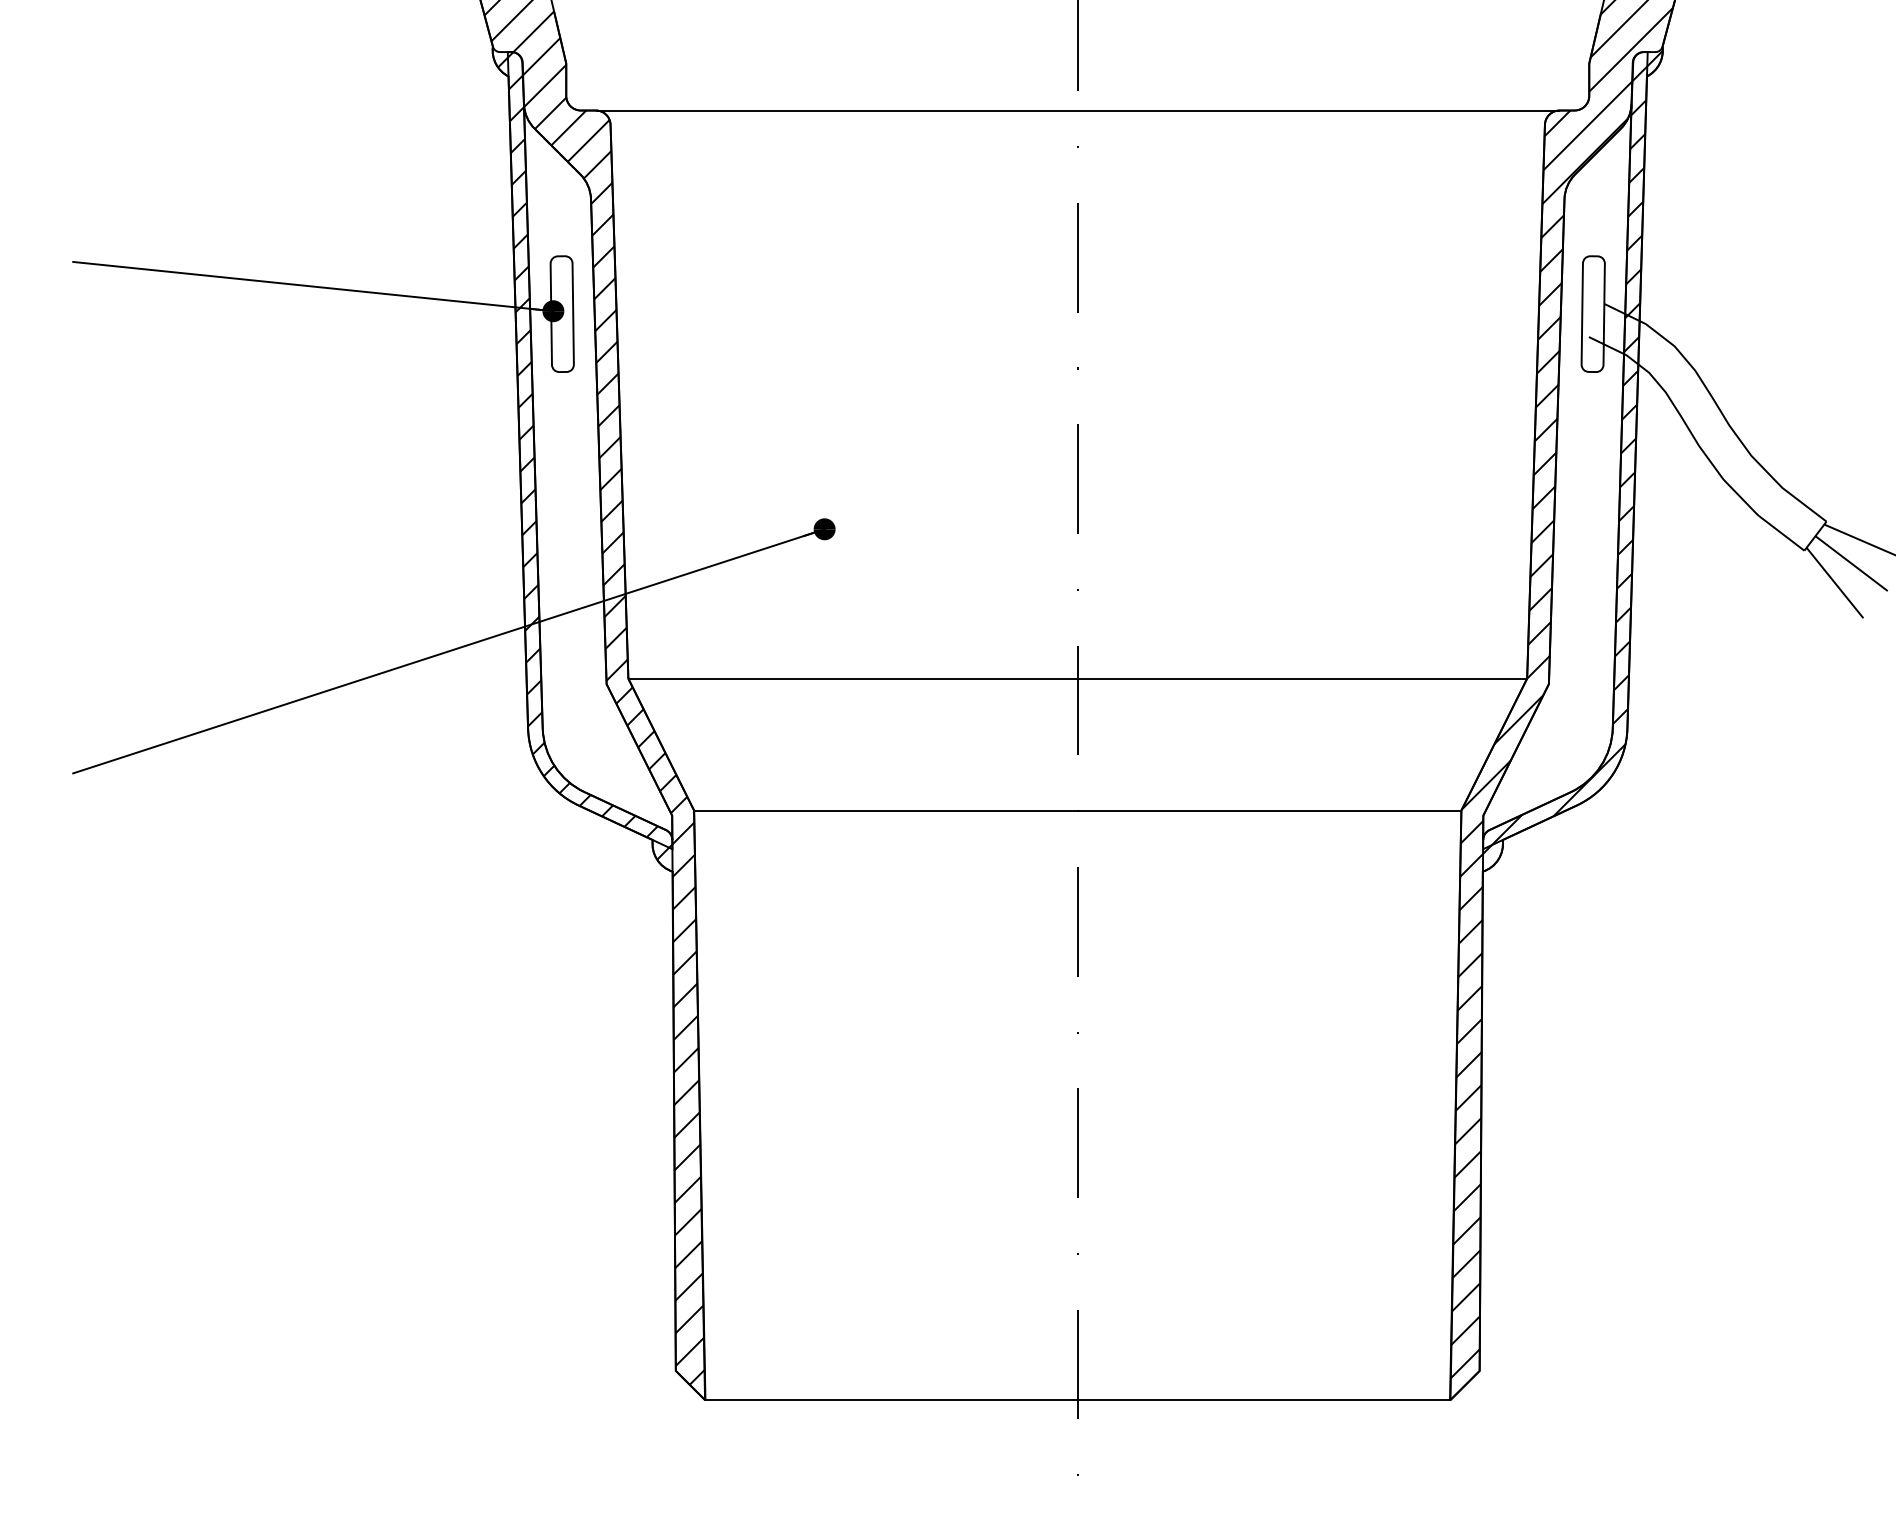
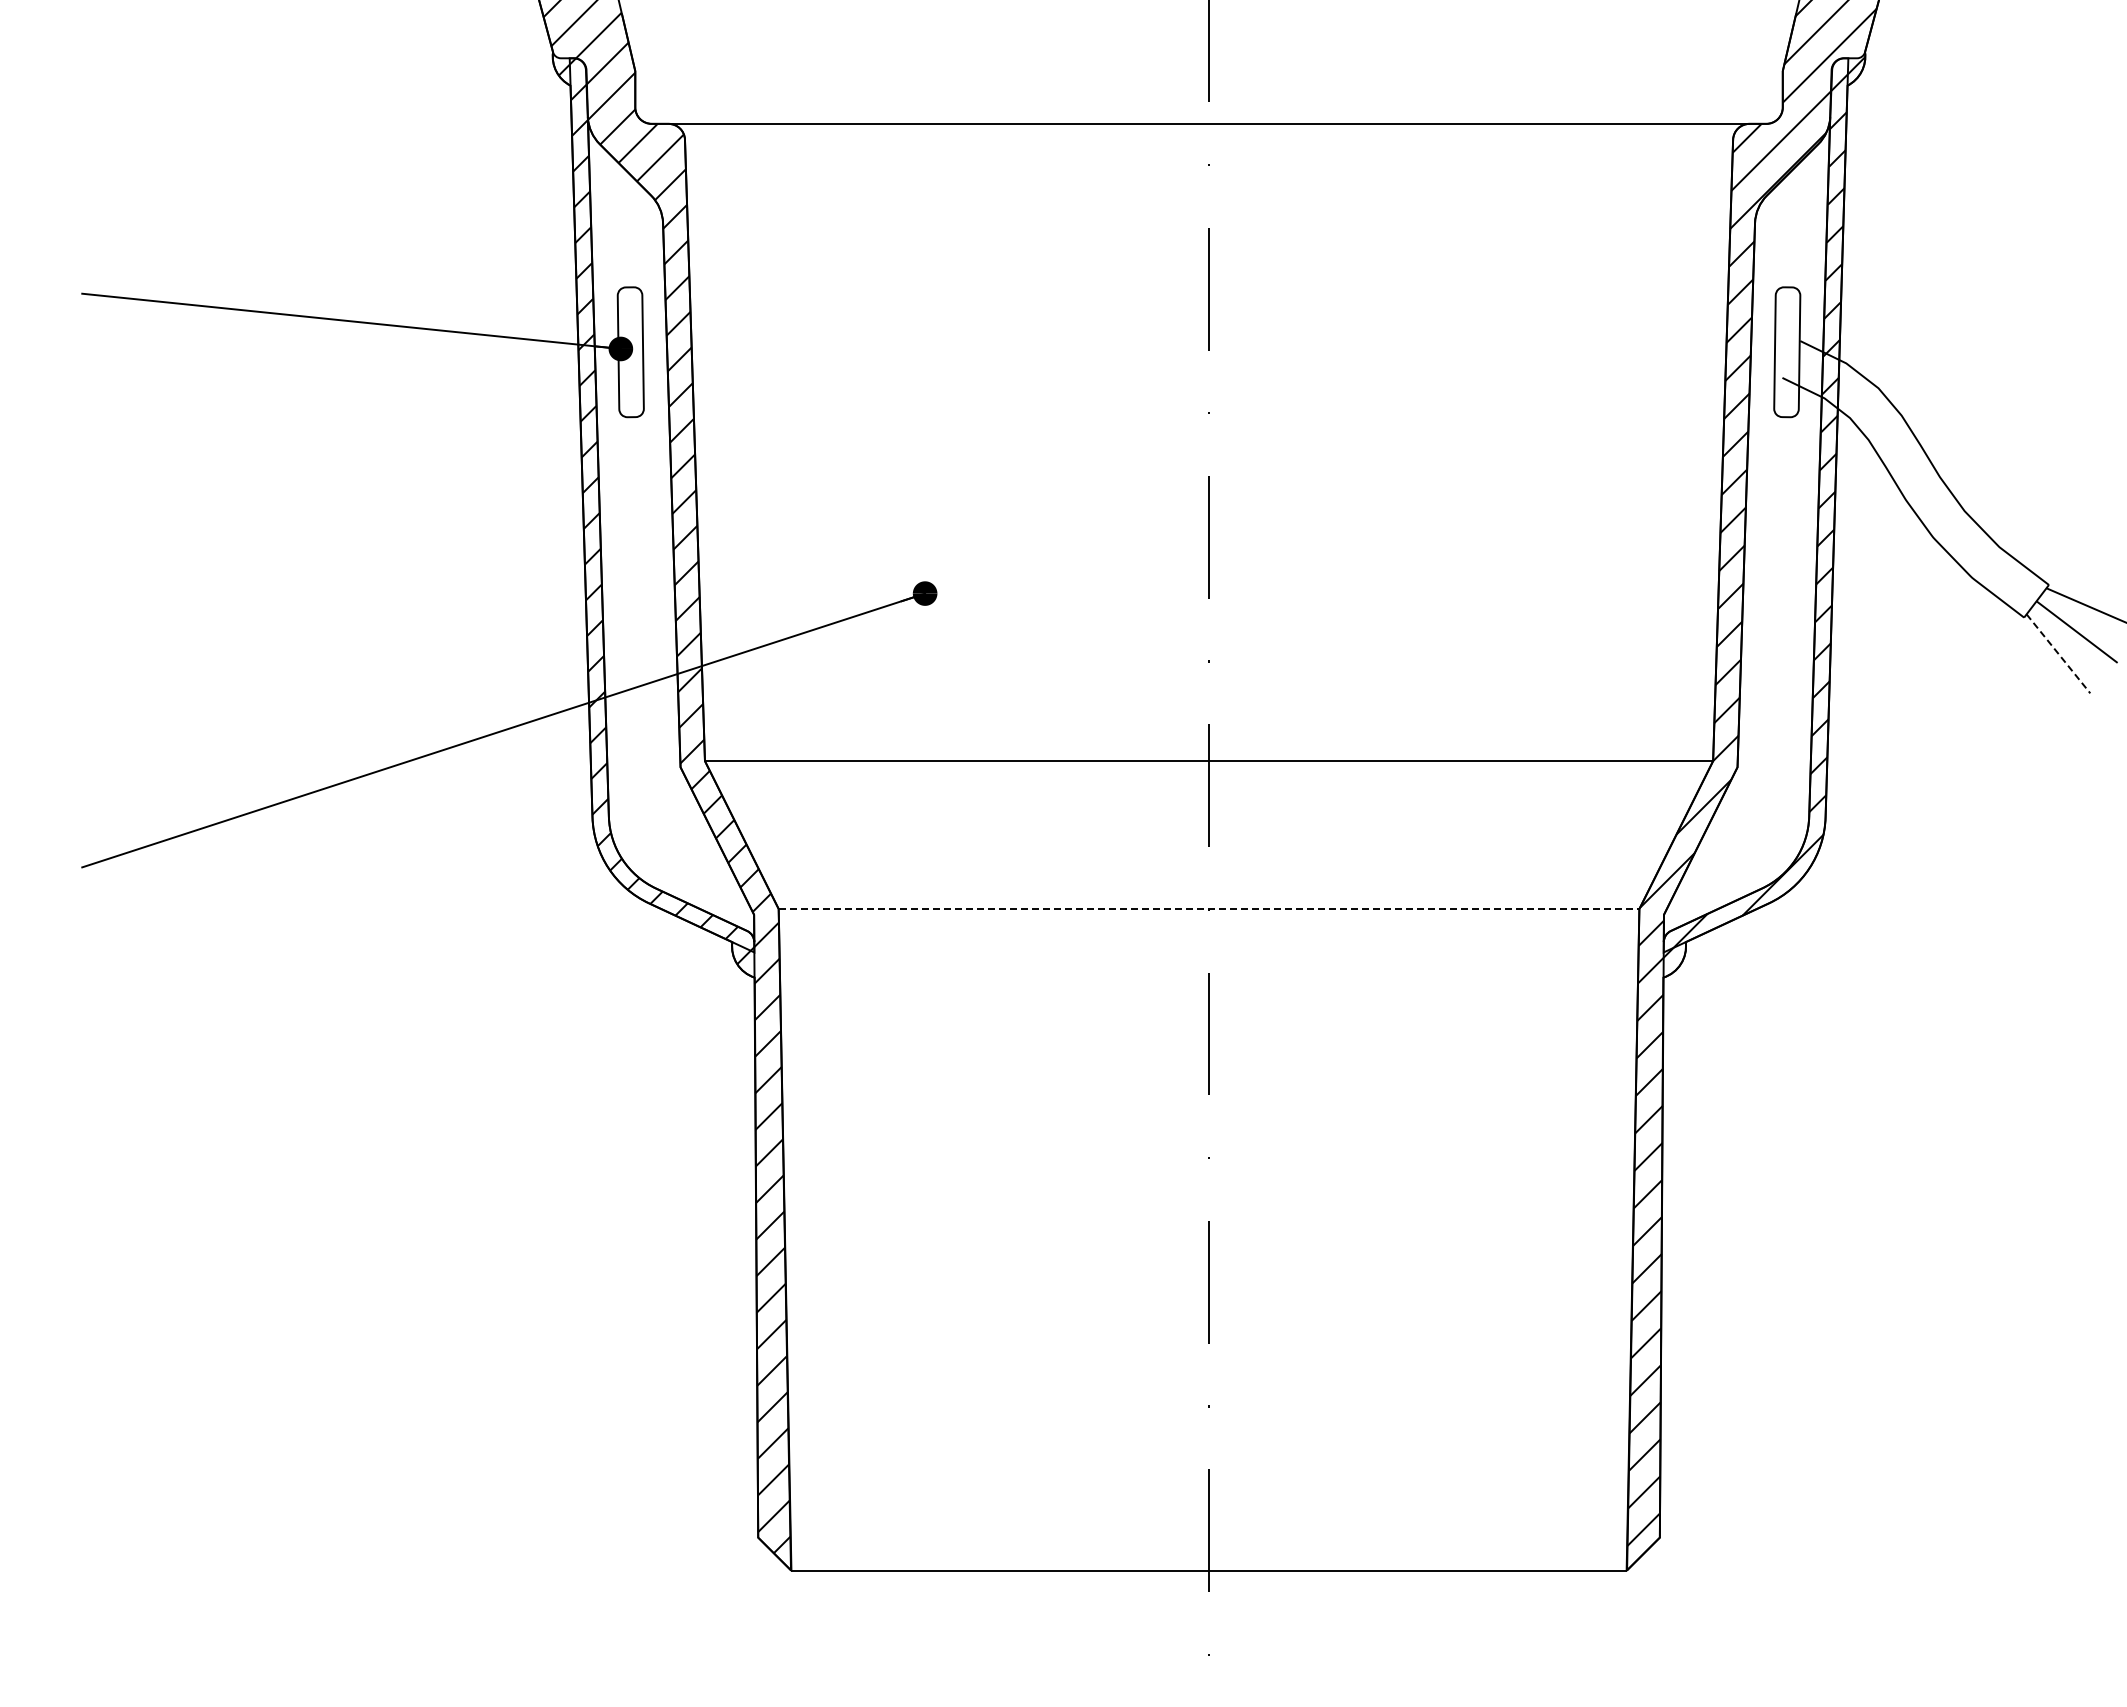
line: (1835, 582) -> (2058, 653), solid -> dashed
line: (1078, 810) -> (1209, 909), solid -> dashed

